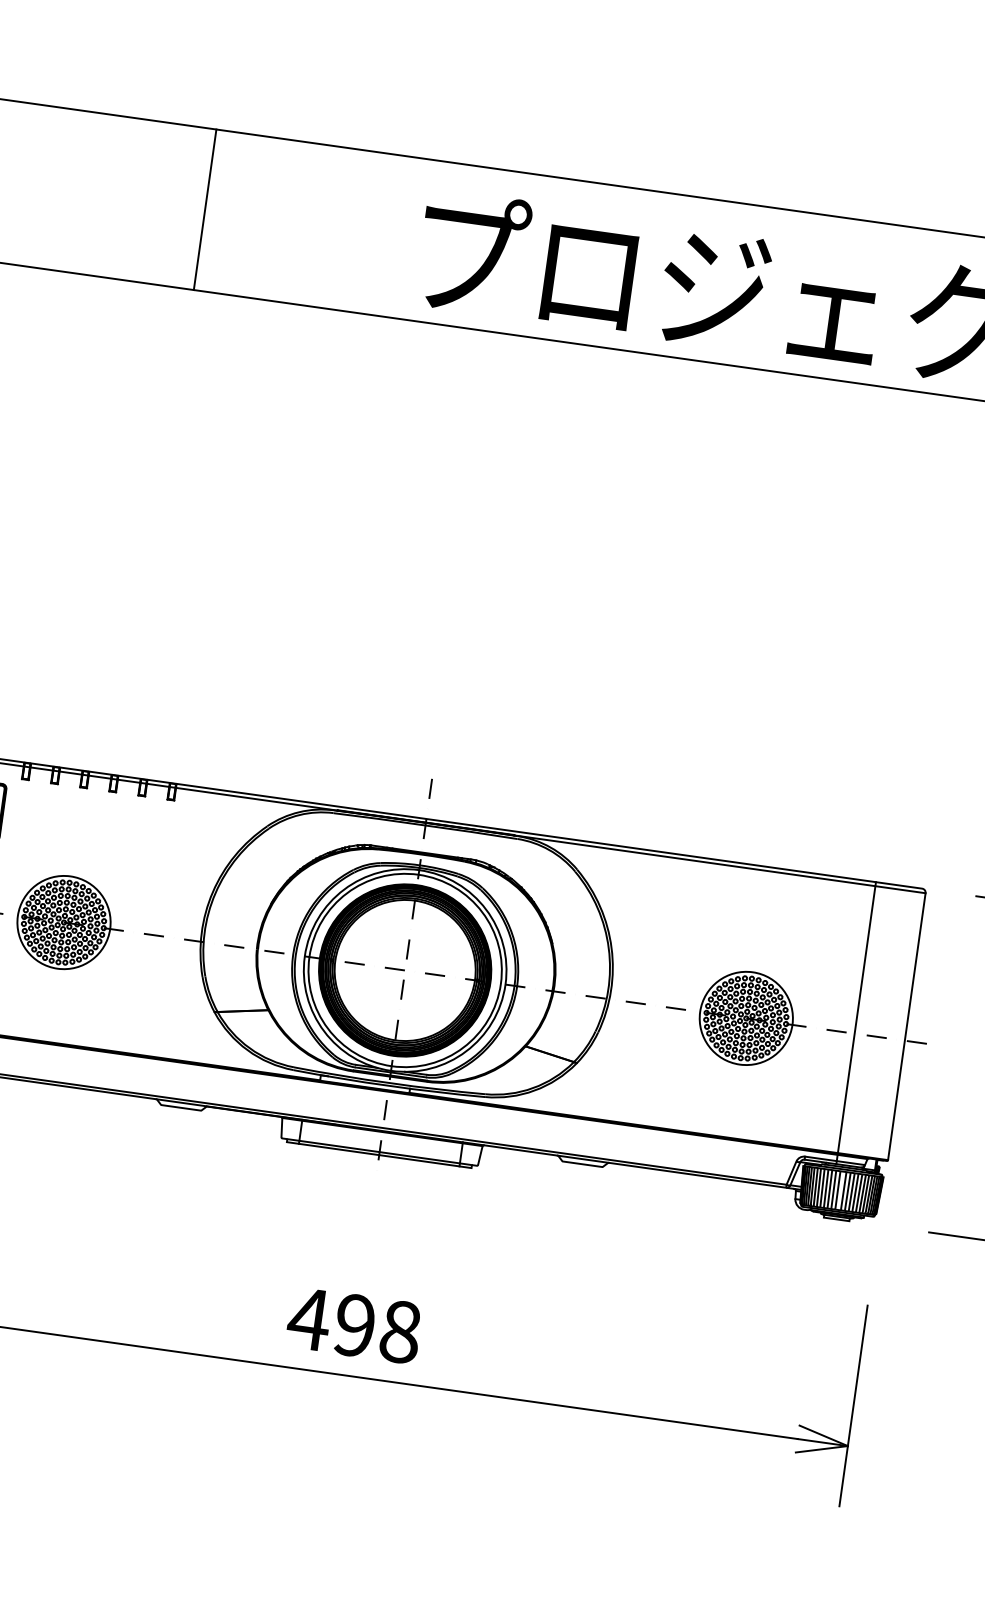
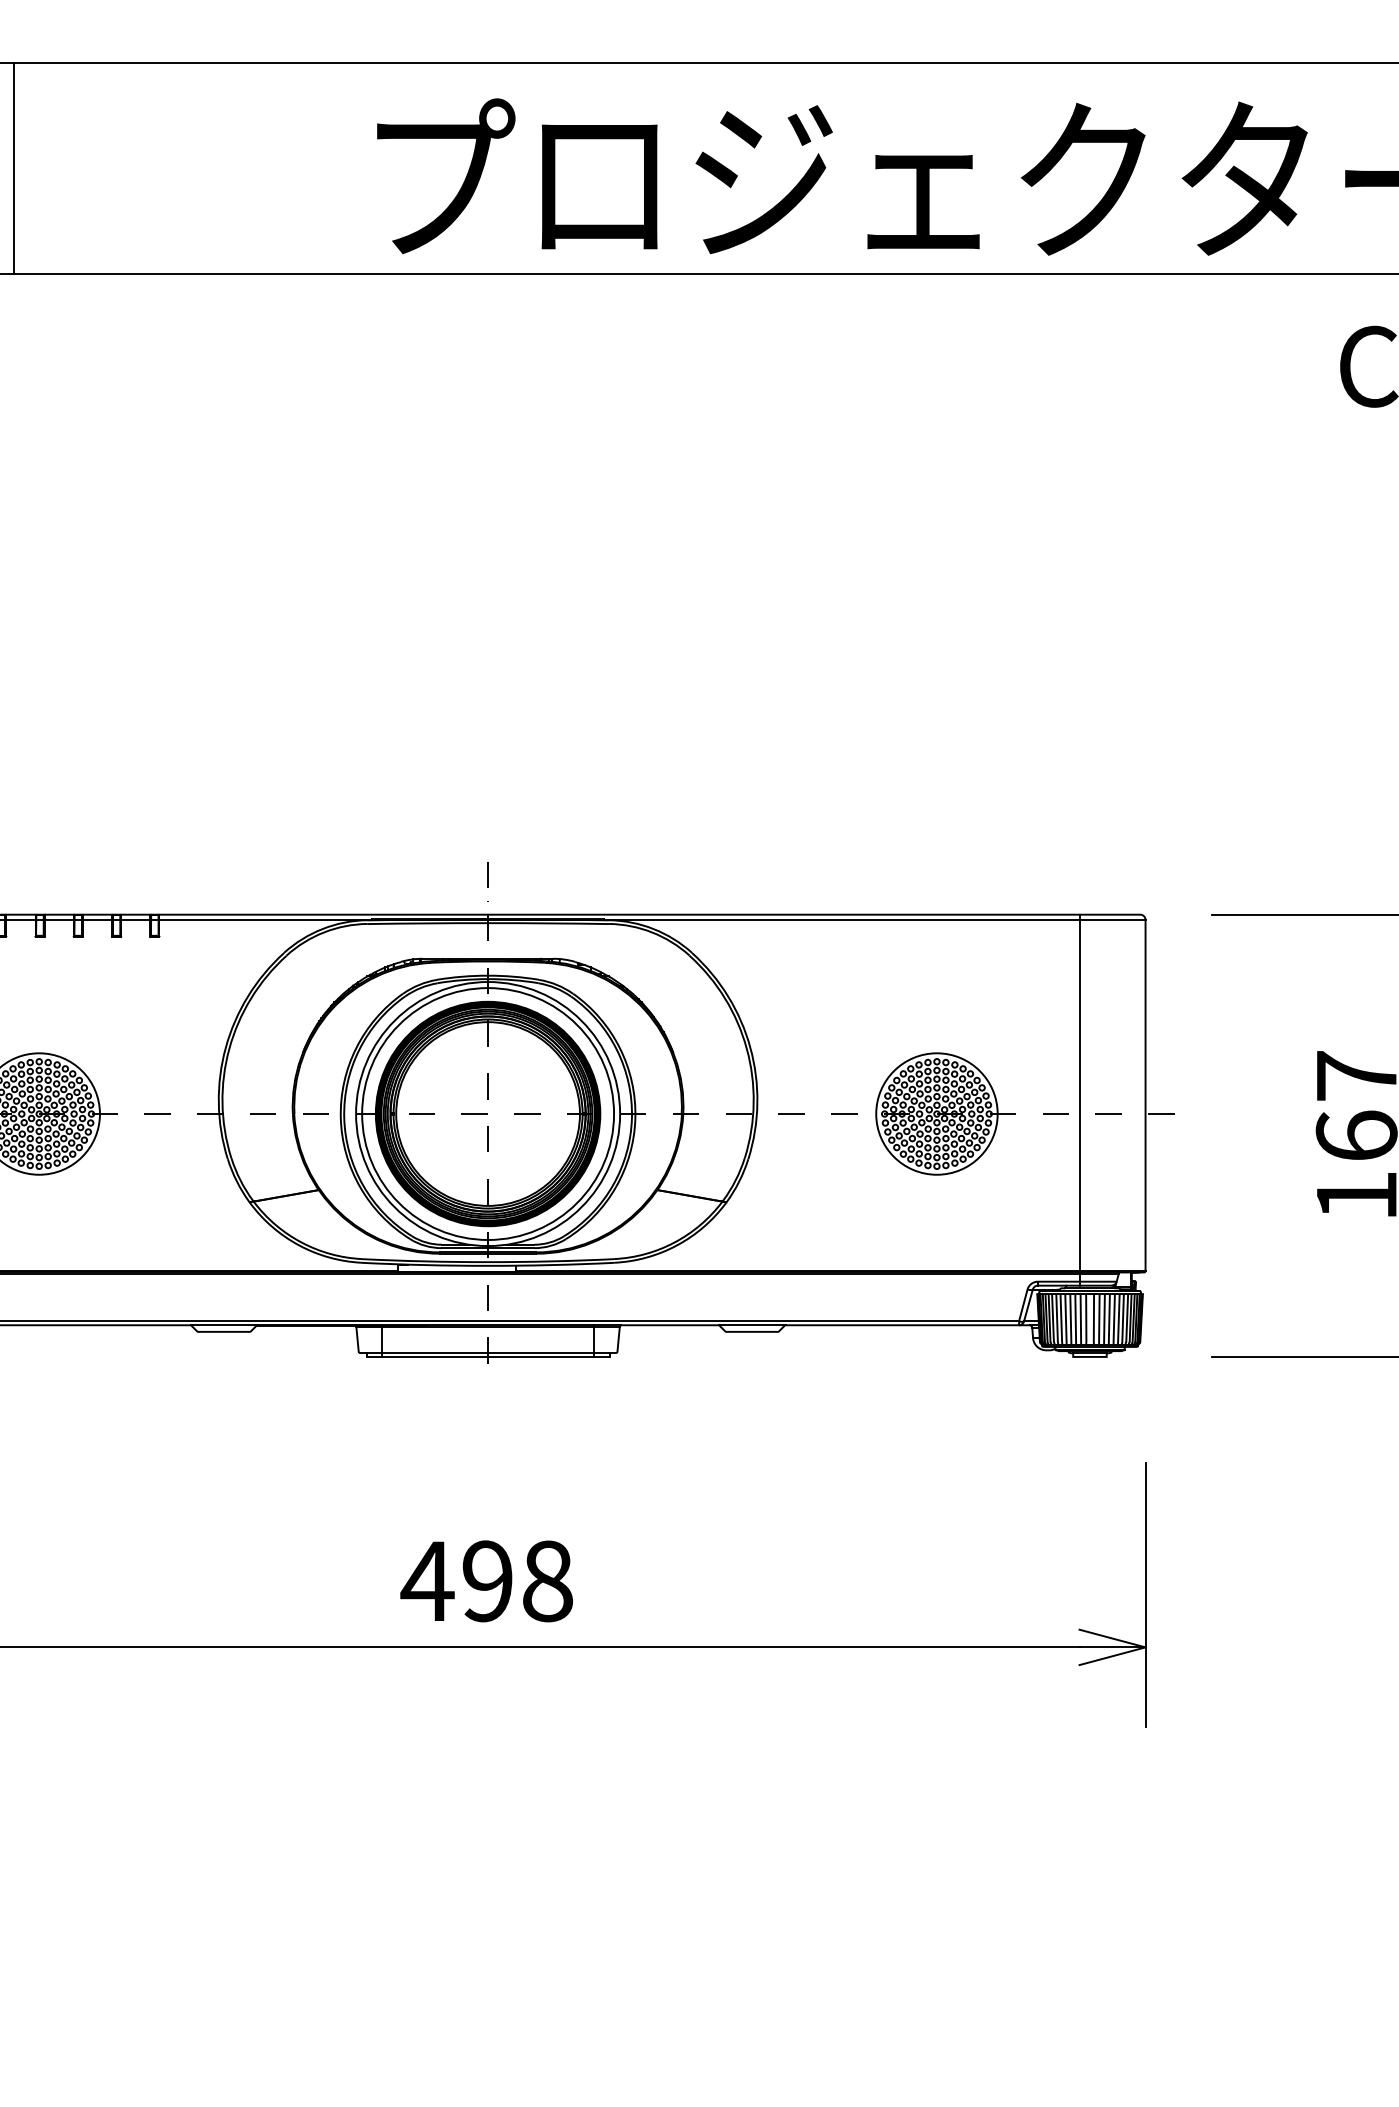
line: (205, 209) -> (14, 168), moved

